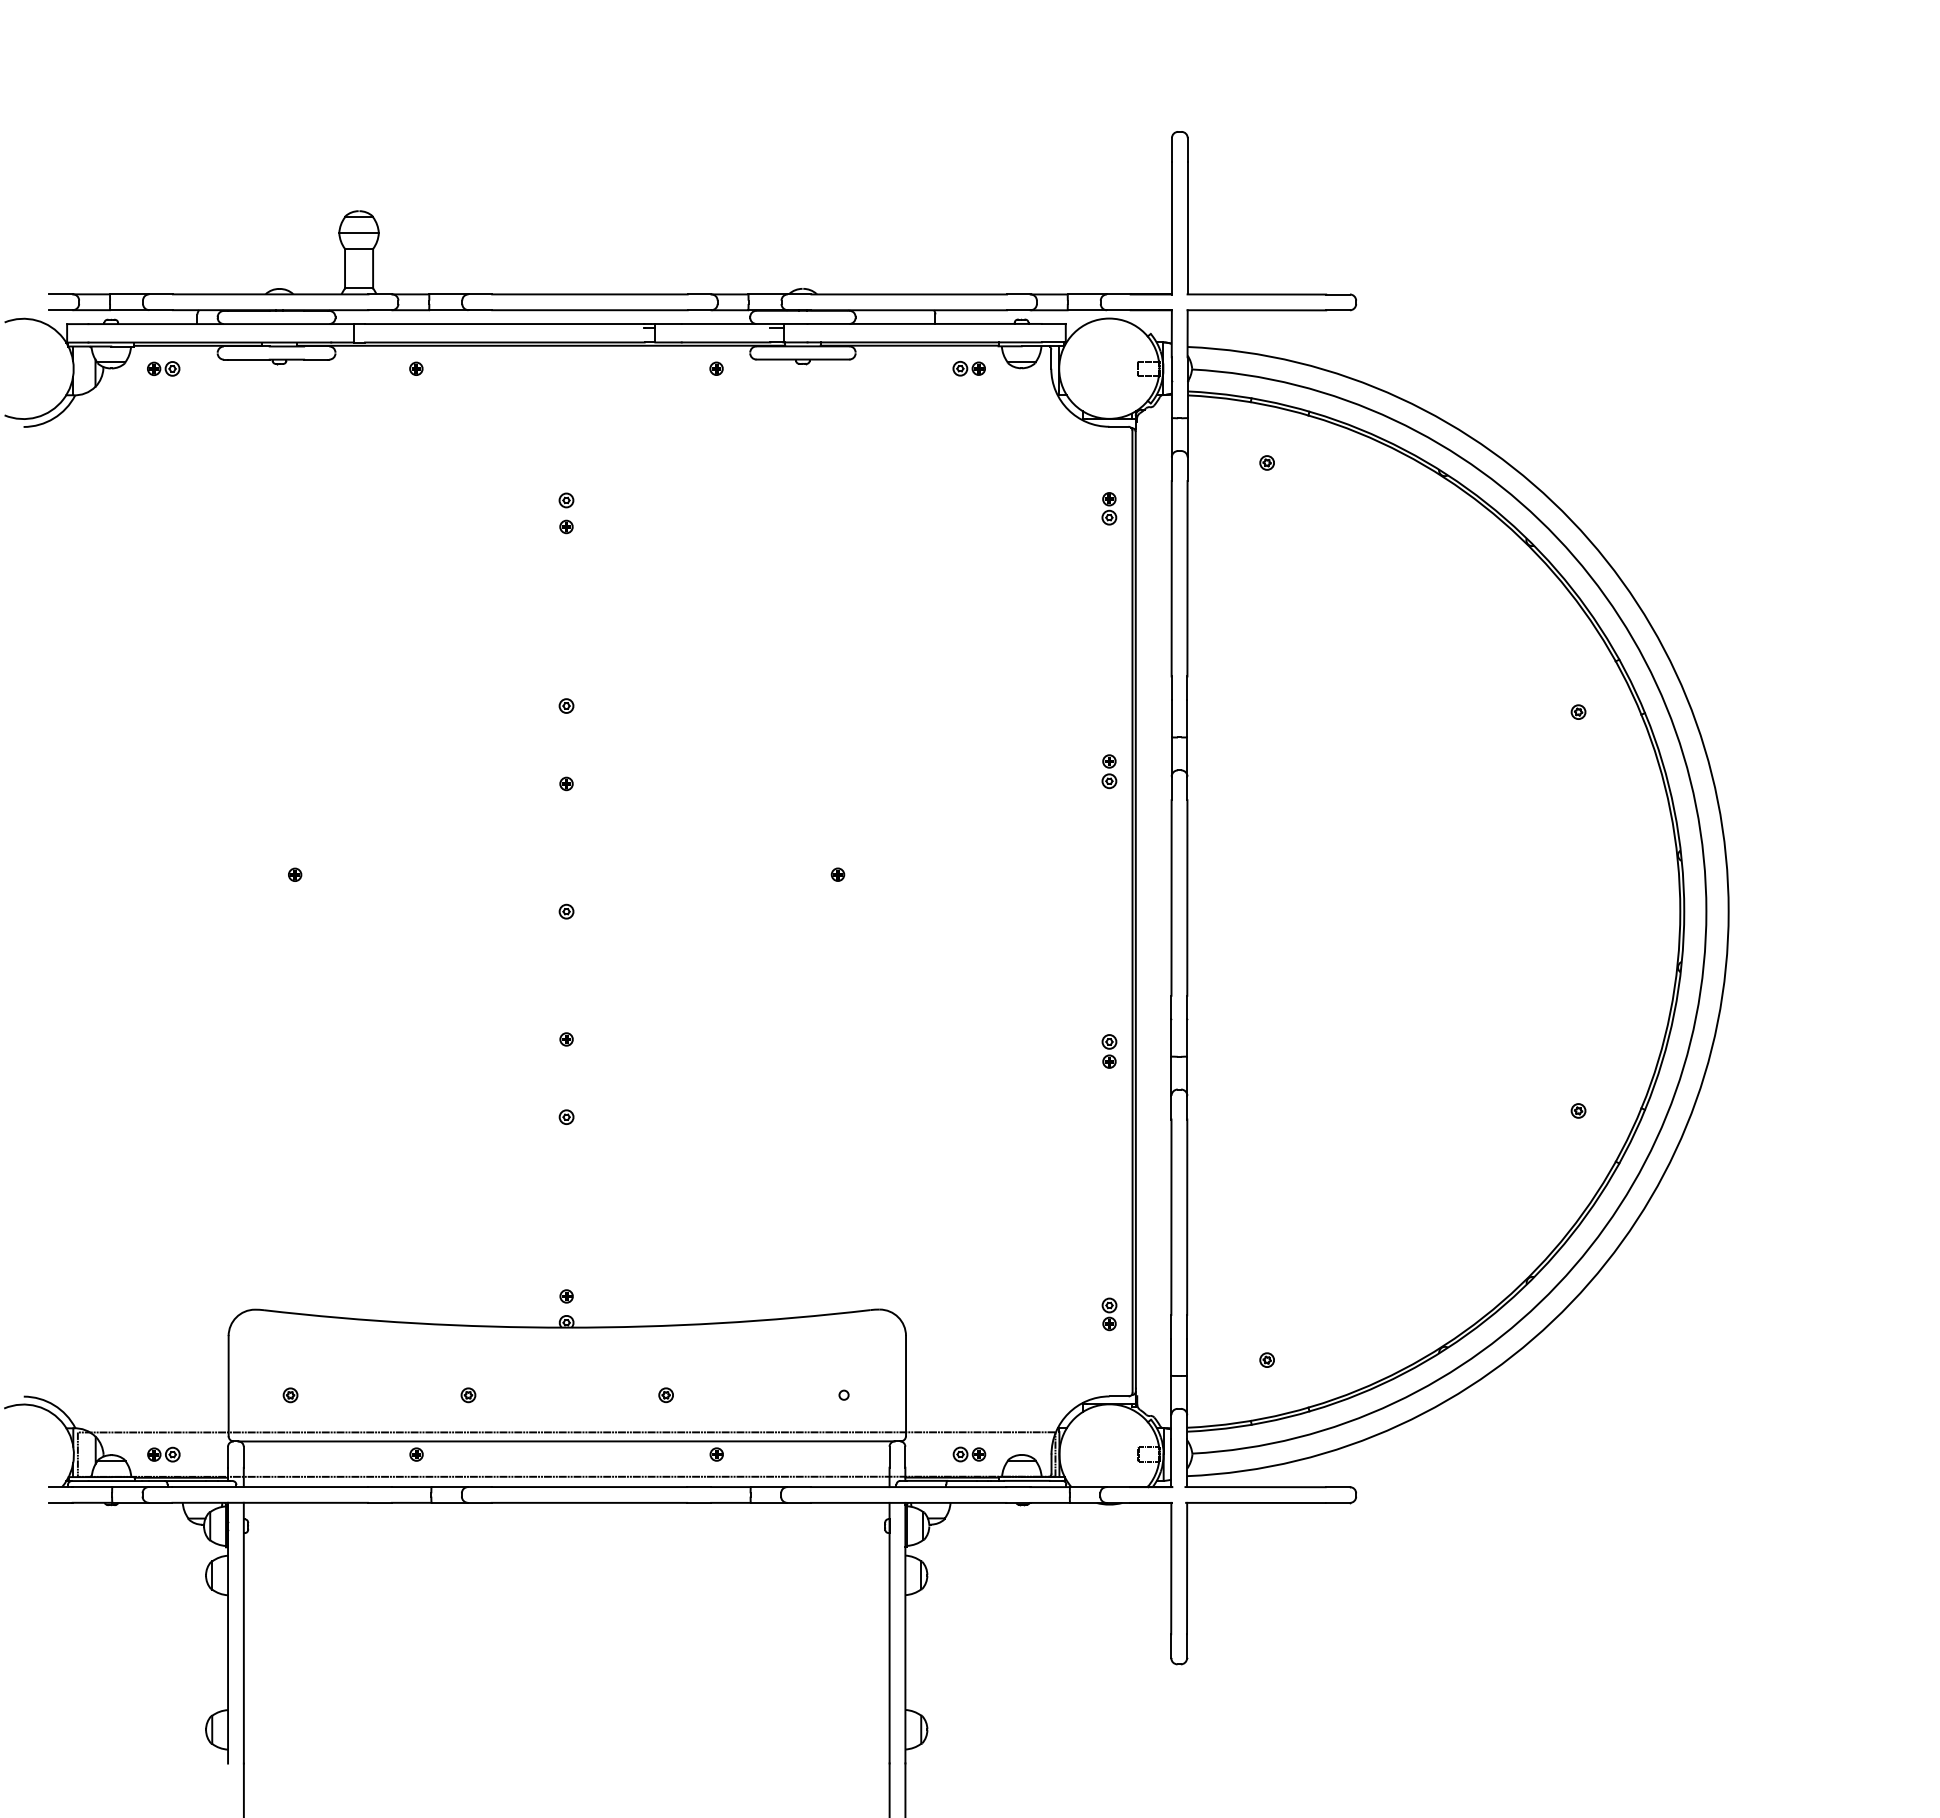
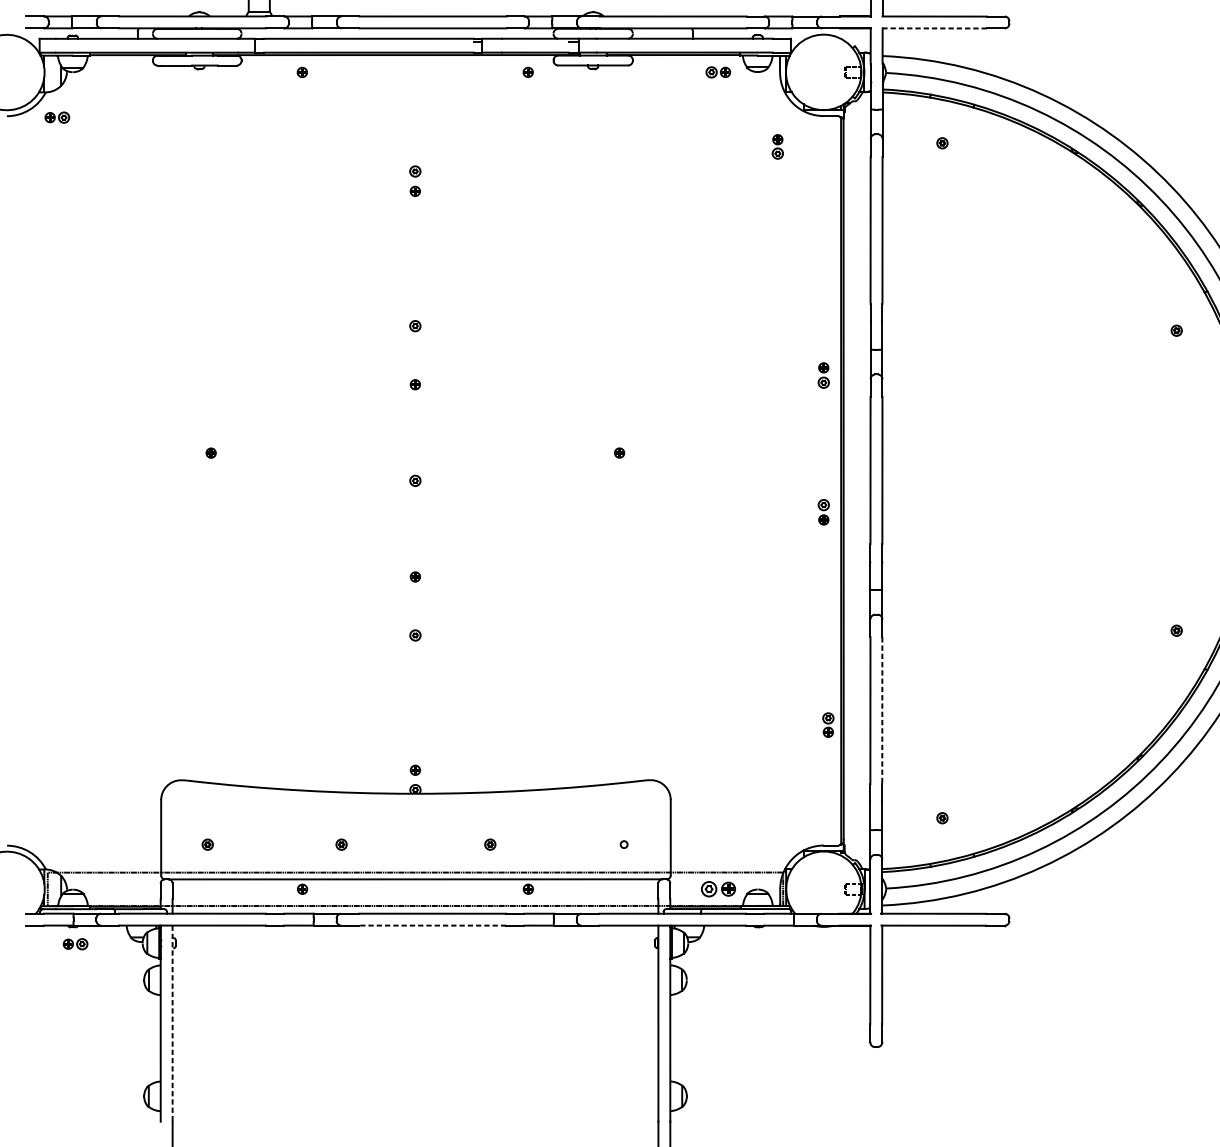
line: (1256, 310) -> (934, 28), solid -> dashed
part: (163, 368) -> (57, 117), moved
part: (1109, 508) -> (777, 146), moved
part: (1109, 1051) -> (823, 512), moved
line: (1187, 1217) -> (882, 710), solid -> dashed
part: (1109, 1314) -> (828, 725), moved
part: (163, 1454) -> (75, 944), moved
part: (969, 1454) -> (718, 889), size x1.4
line: (589, 1502) -> (432, 925), solid -> dashed
line: (243, 1633) -> (172, 1023), solid -> dashed

